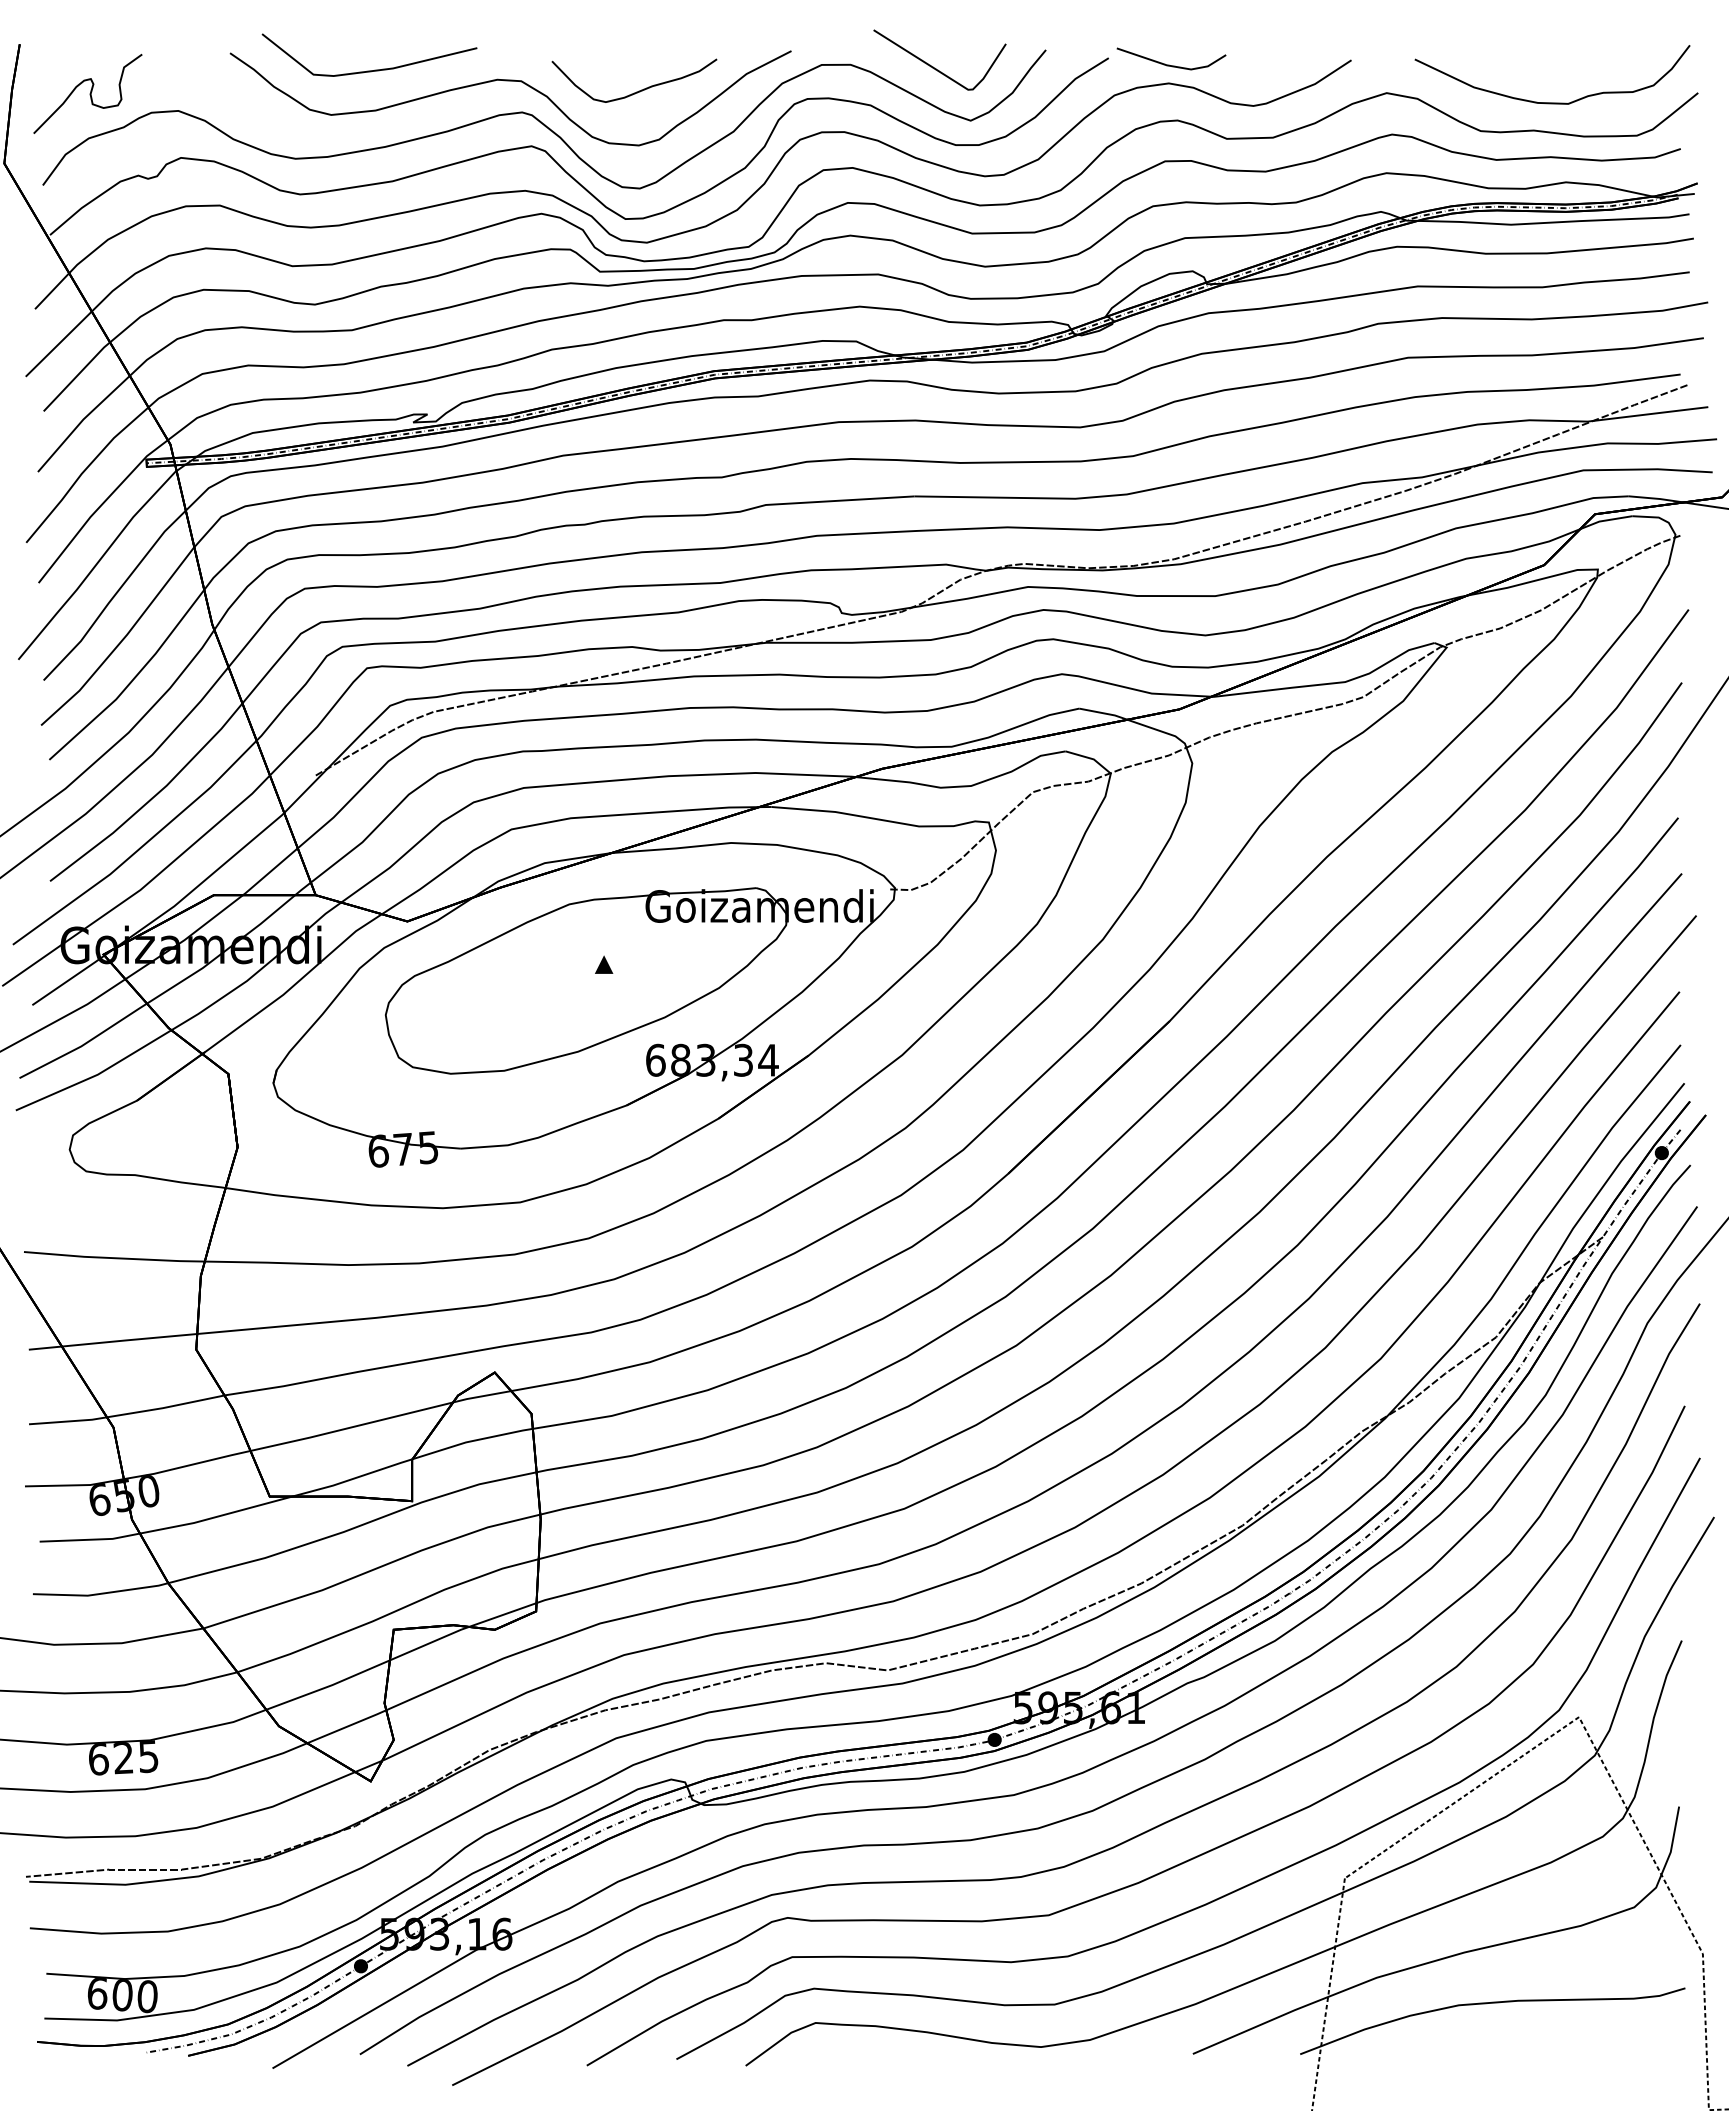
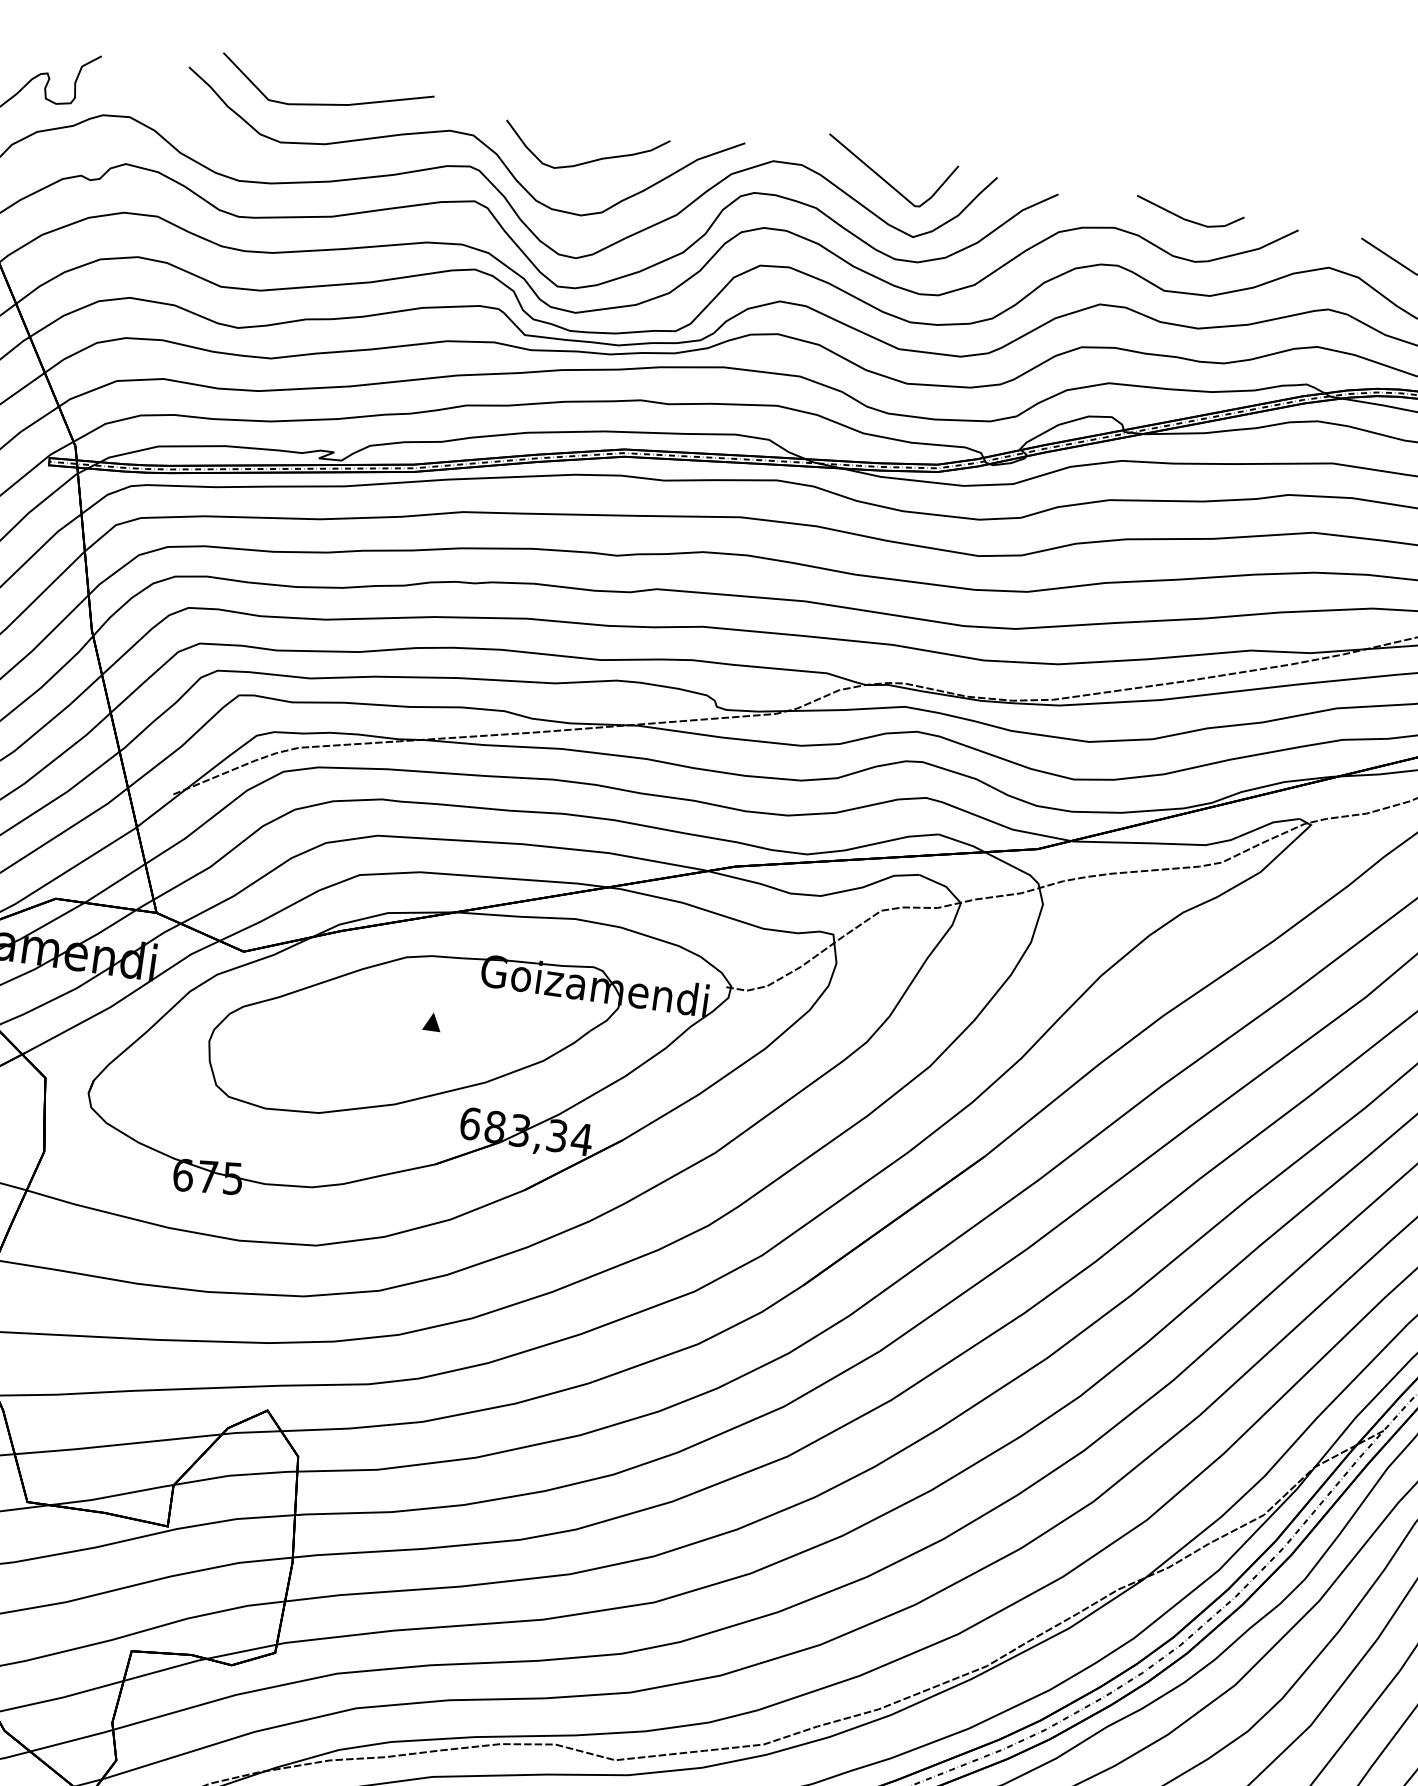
line: (1169, 64) -> (1187, 218), moved

